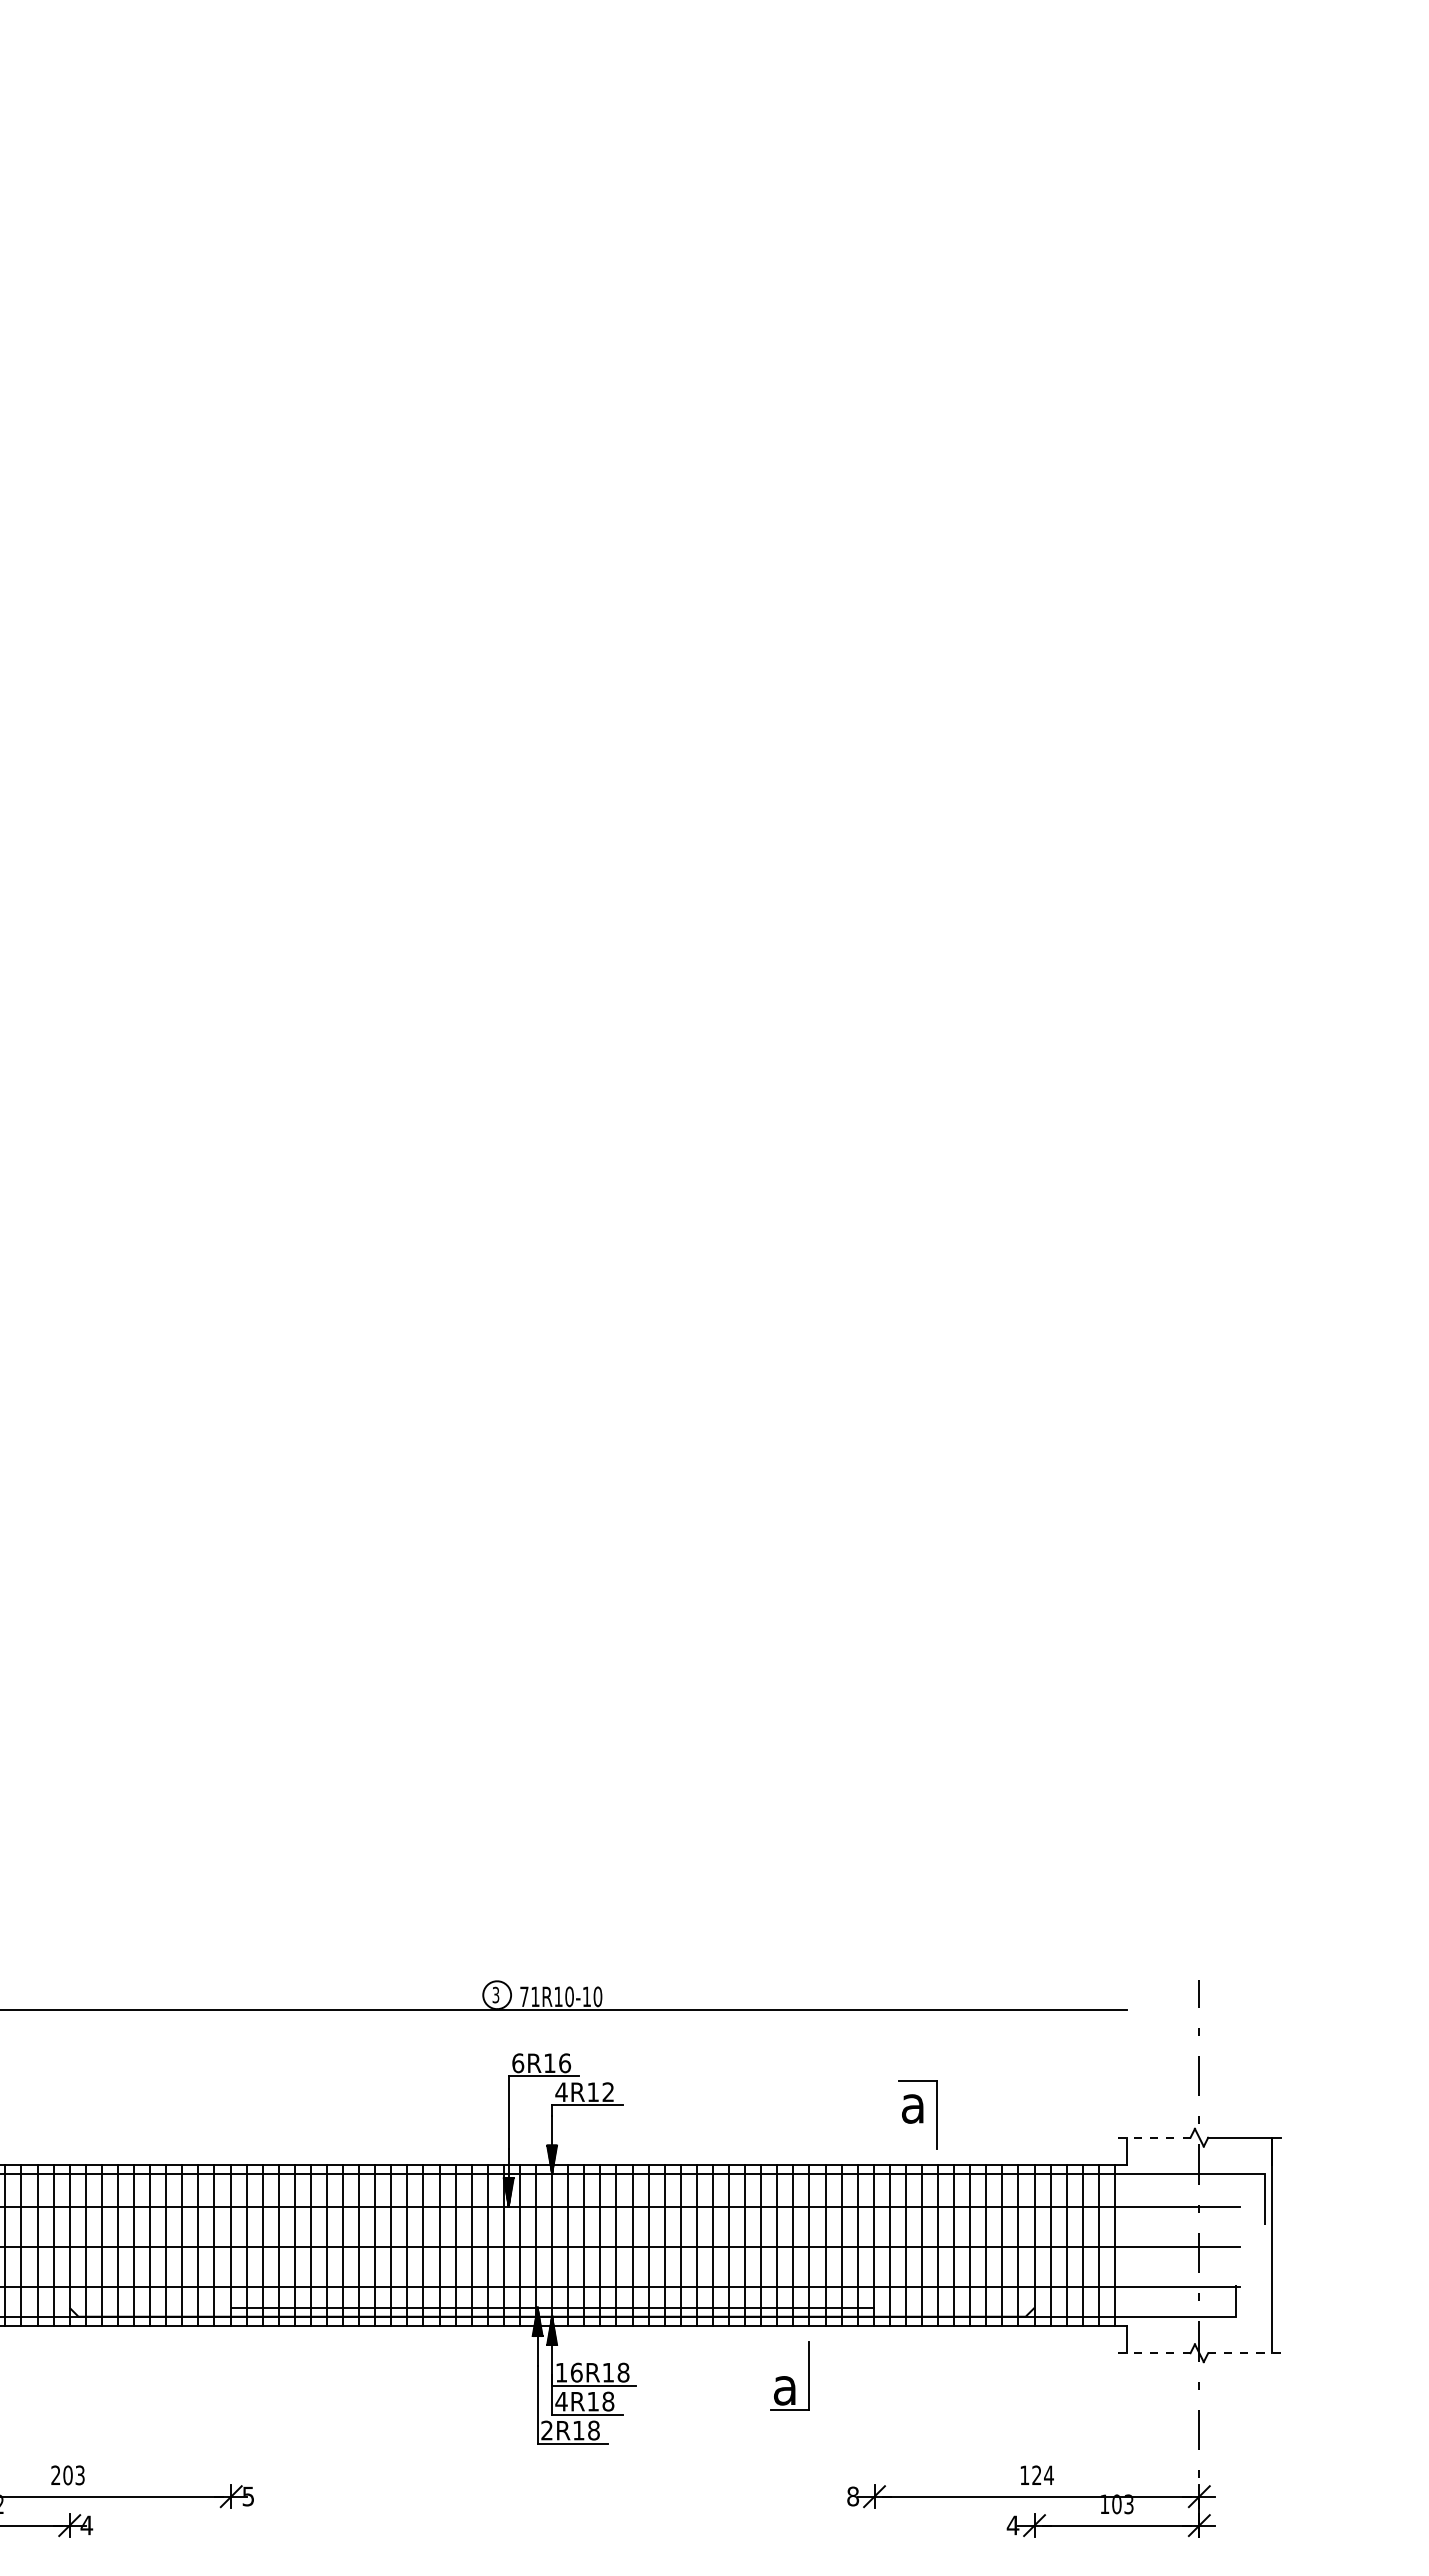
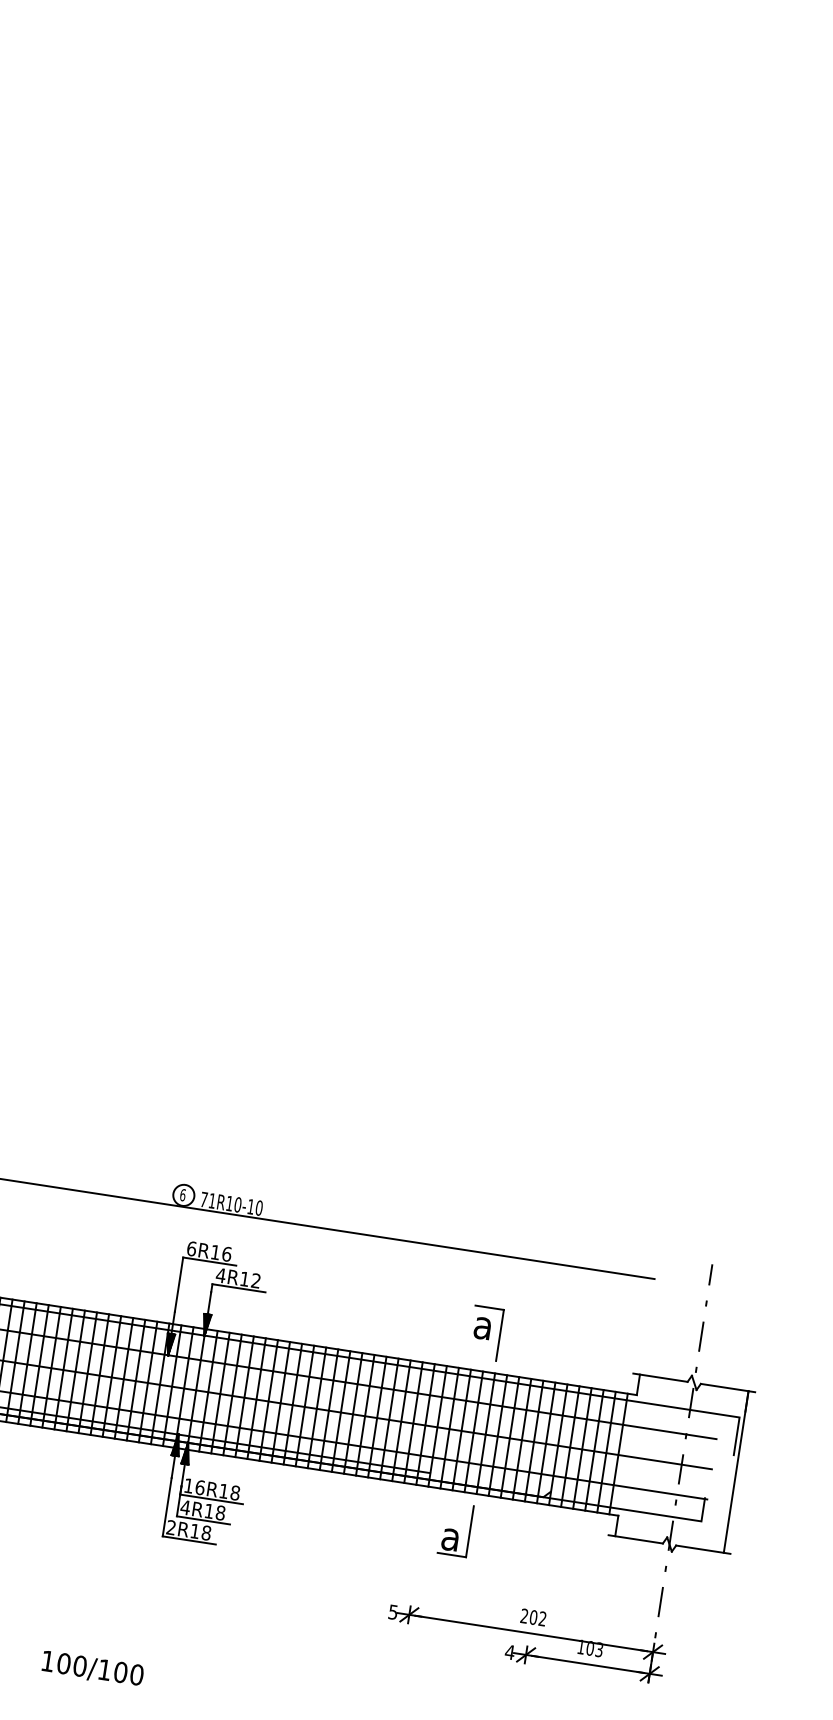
text: (495, 1994) -> (182, 1194), 3 -> 6
line: (1154, 2137) -> (660, 1377), dashed -> solid
line: (1154, 2353) -> (635, 1539), dashed -> solid
line: (1244, 2353) -> (703, 1549), dashed -> solid
part: (789, 2375) -> (455, 1528), moved
text: (1036, 2475) -> (533, 1617), 124 -> 202
text: (853, 2496) -> (393, 1612), 8 -> 5

